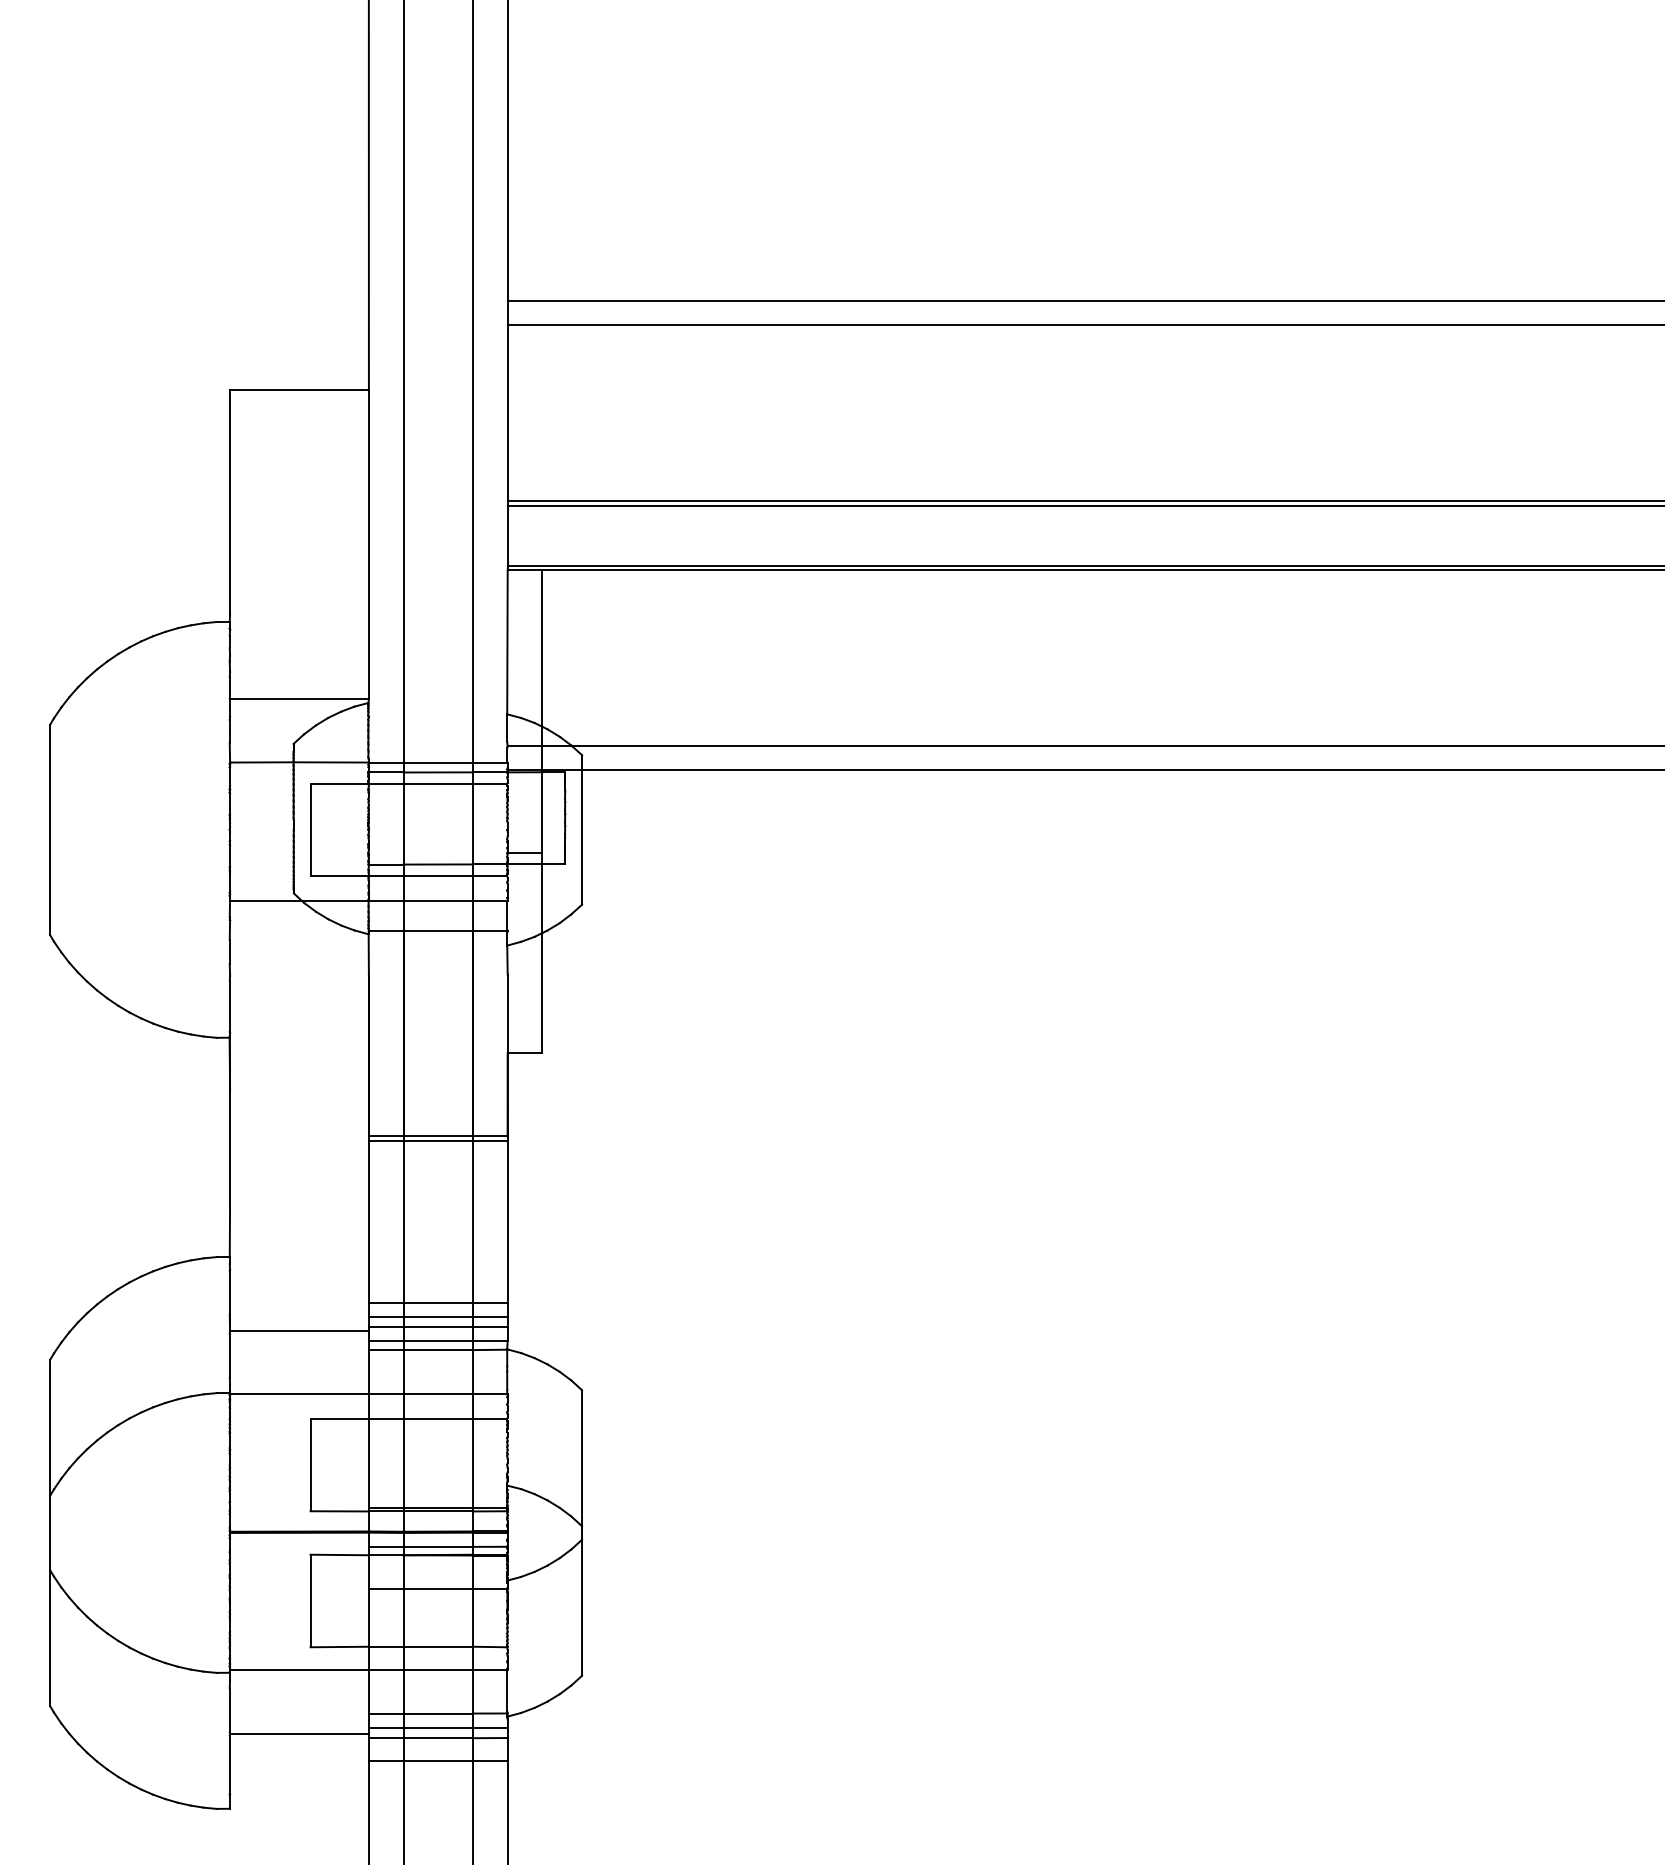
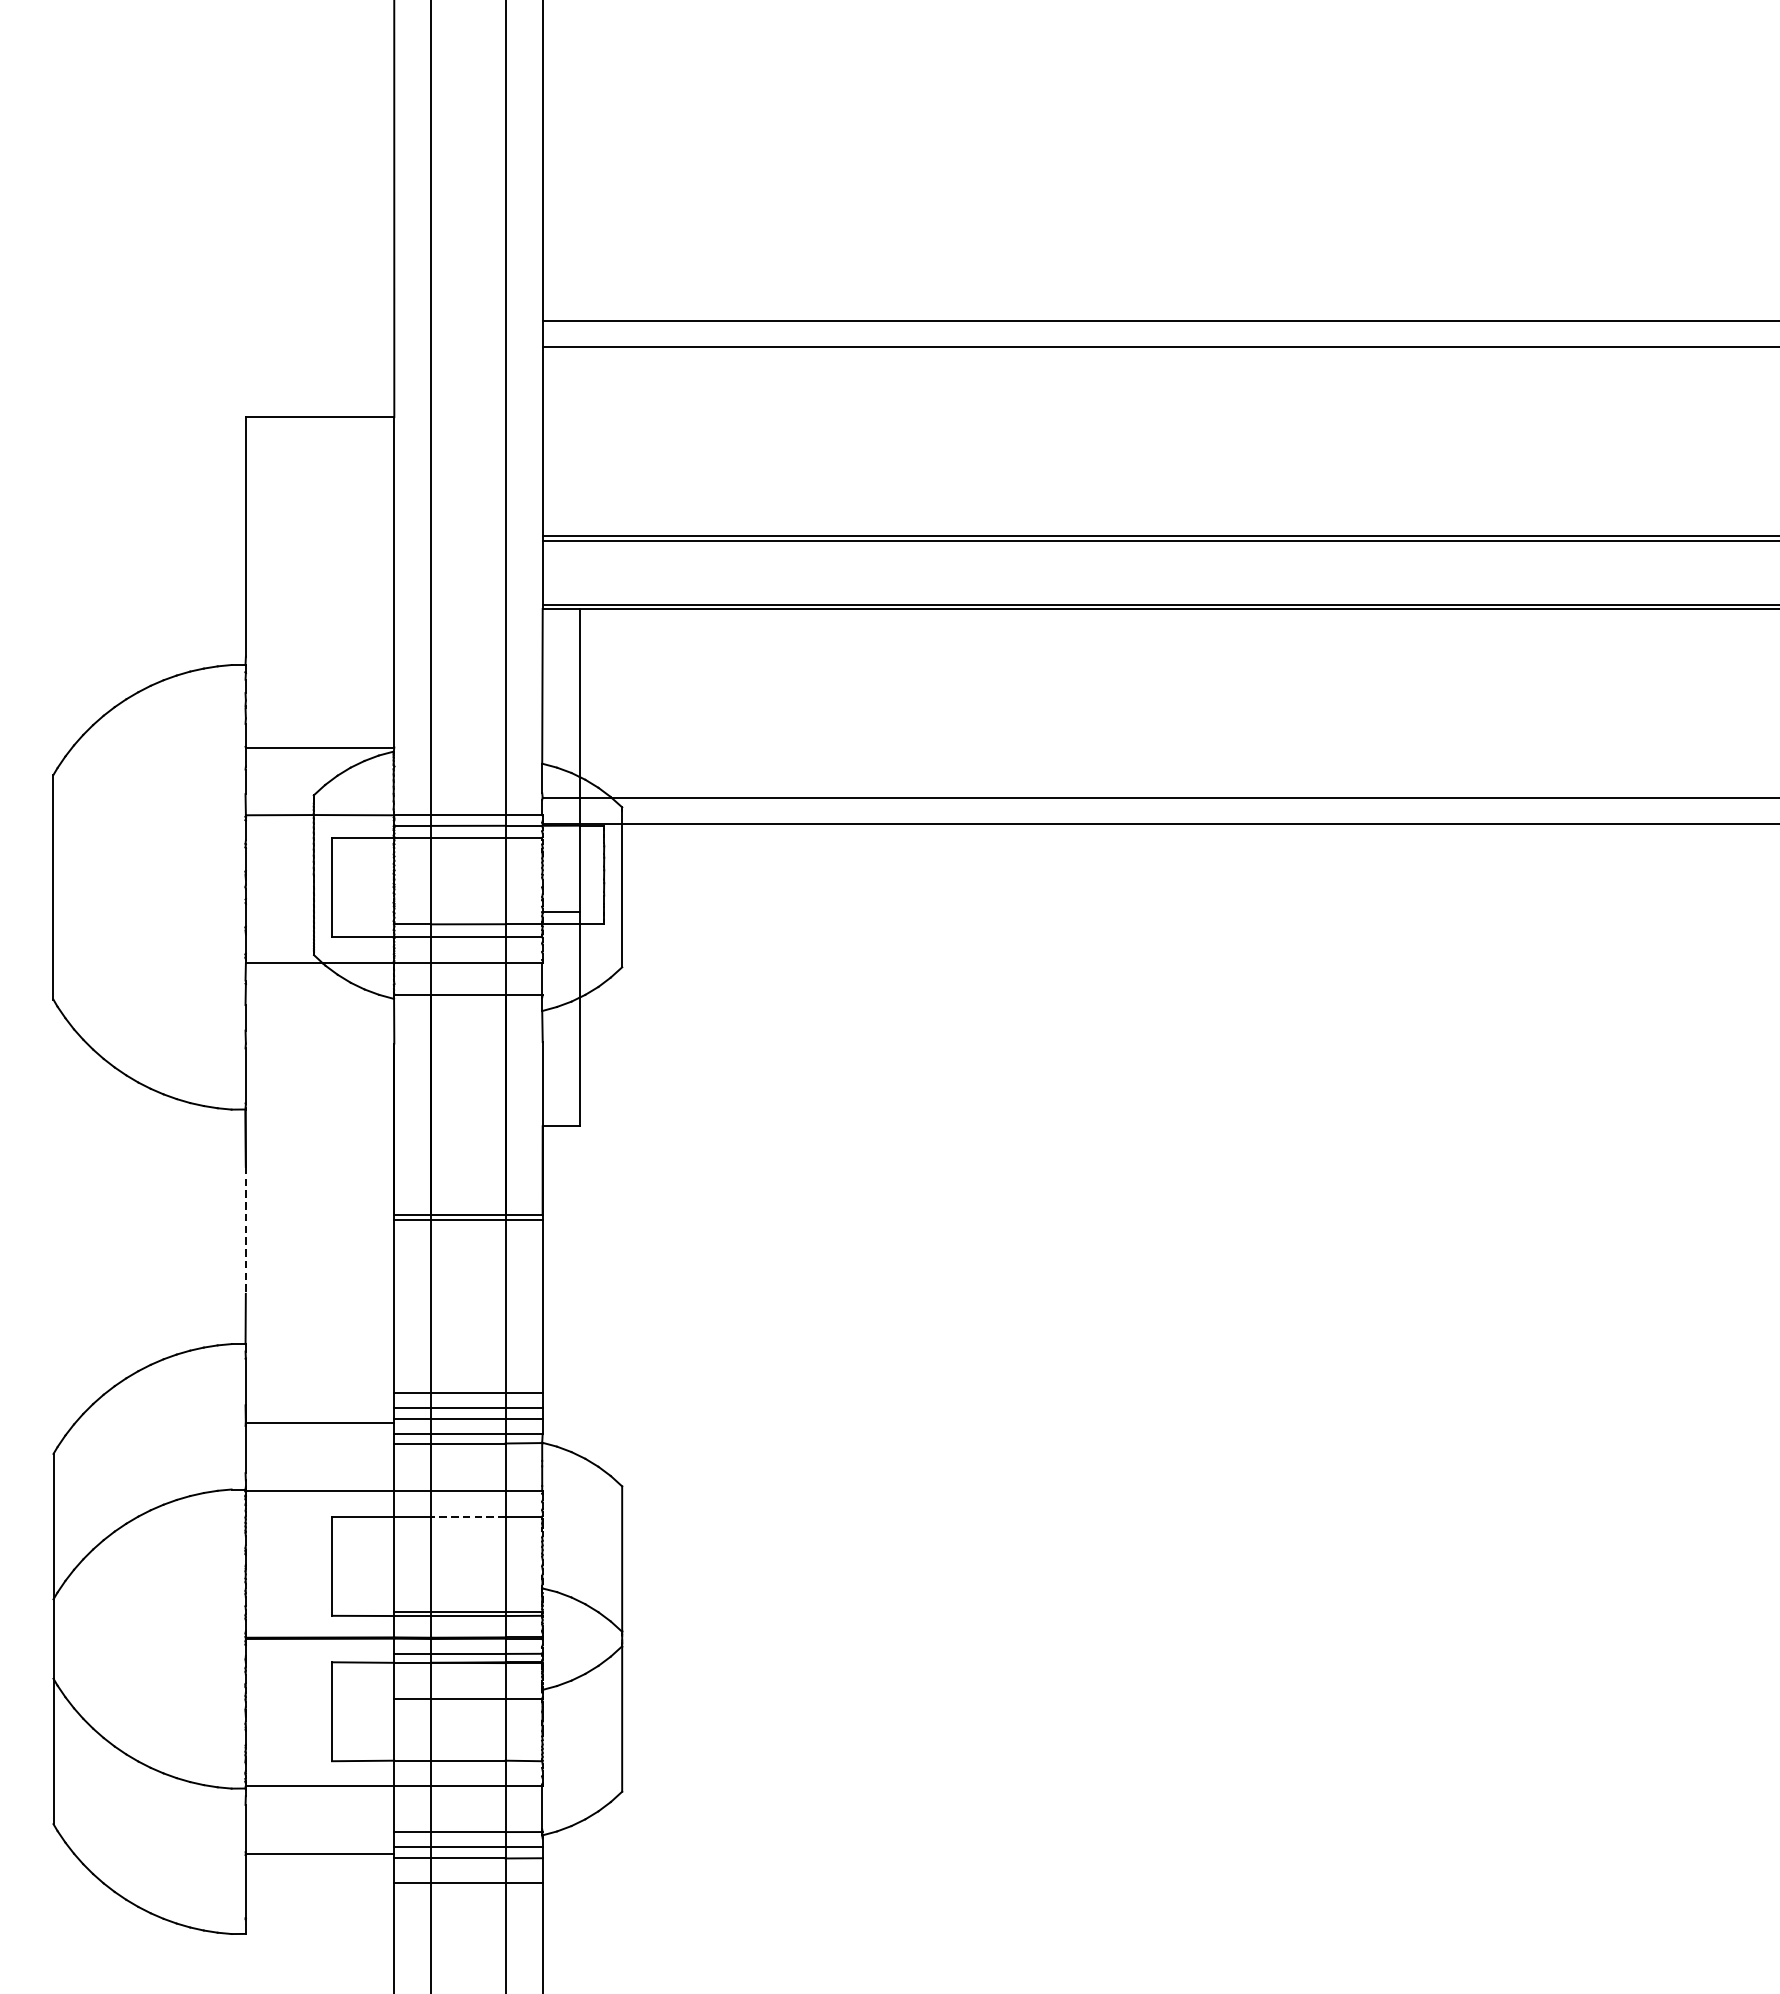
line: (230, 1151) -> (246, 1231), solid -> dashed
line: (438, 1418) -> (468, 1516), solid -> dashed

